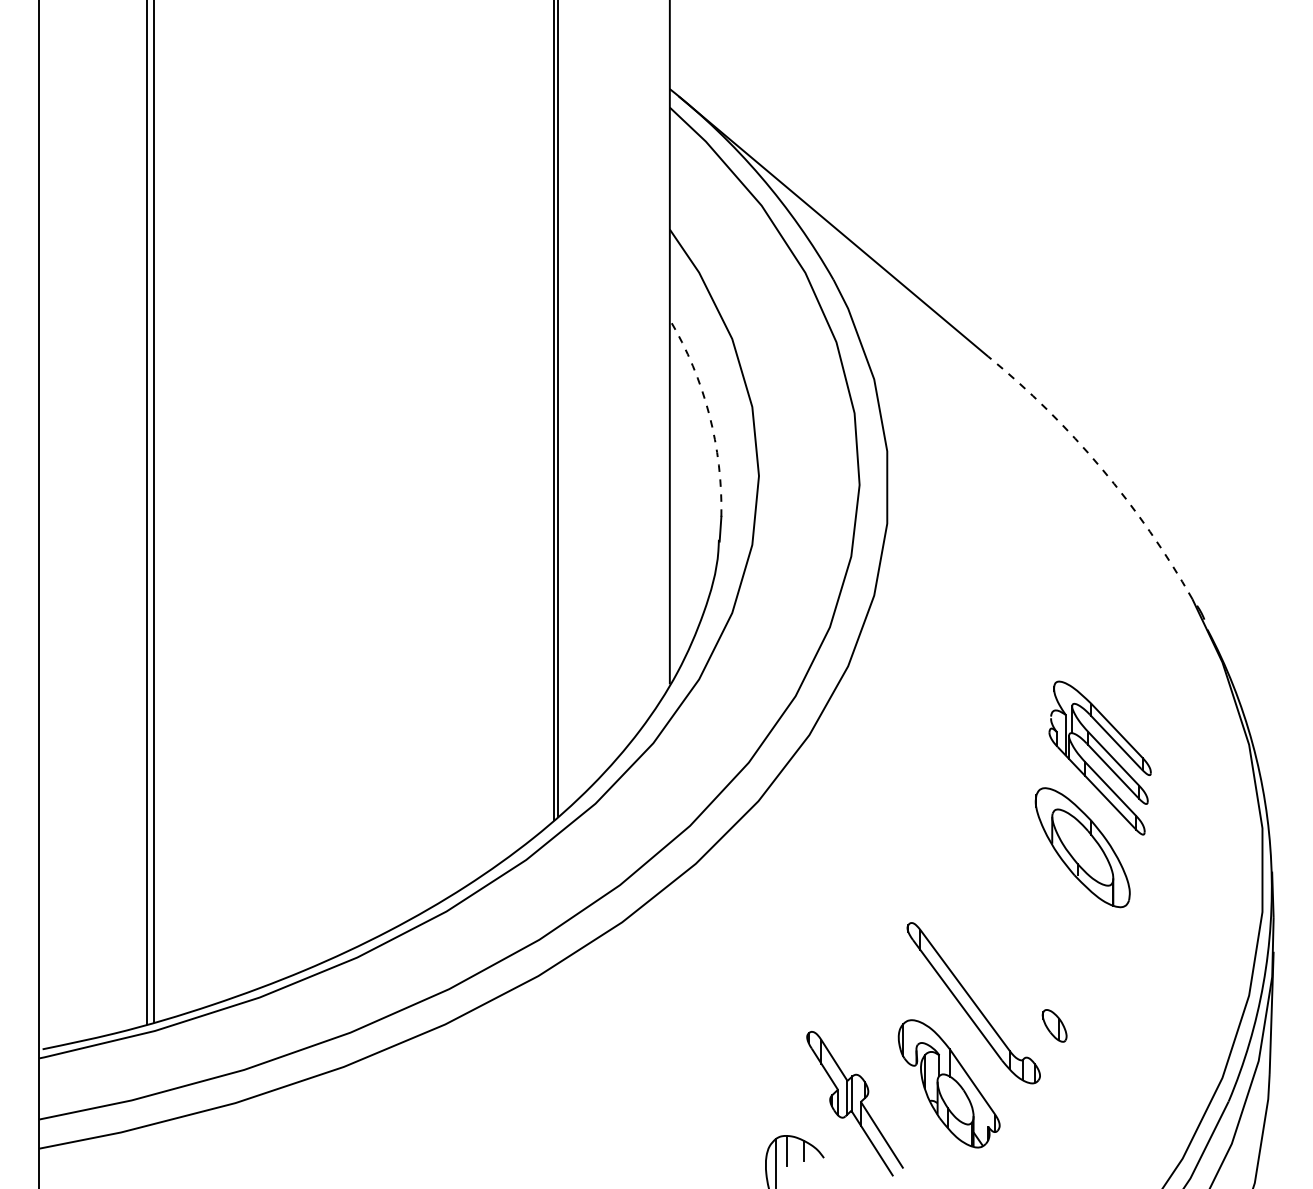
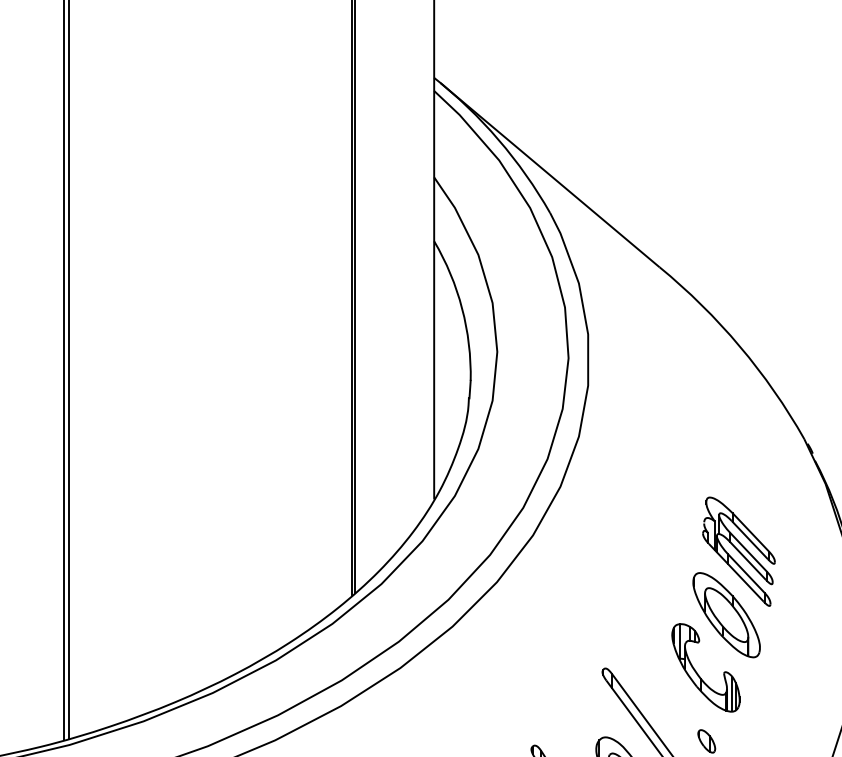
arc: (709, 414) -> (462, 308), dashed -> solid
arc: (1101, 468) -> (739, 346), dashed -> solid
part: (1042, 930) -> (698, 673), added

